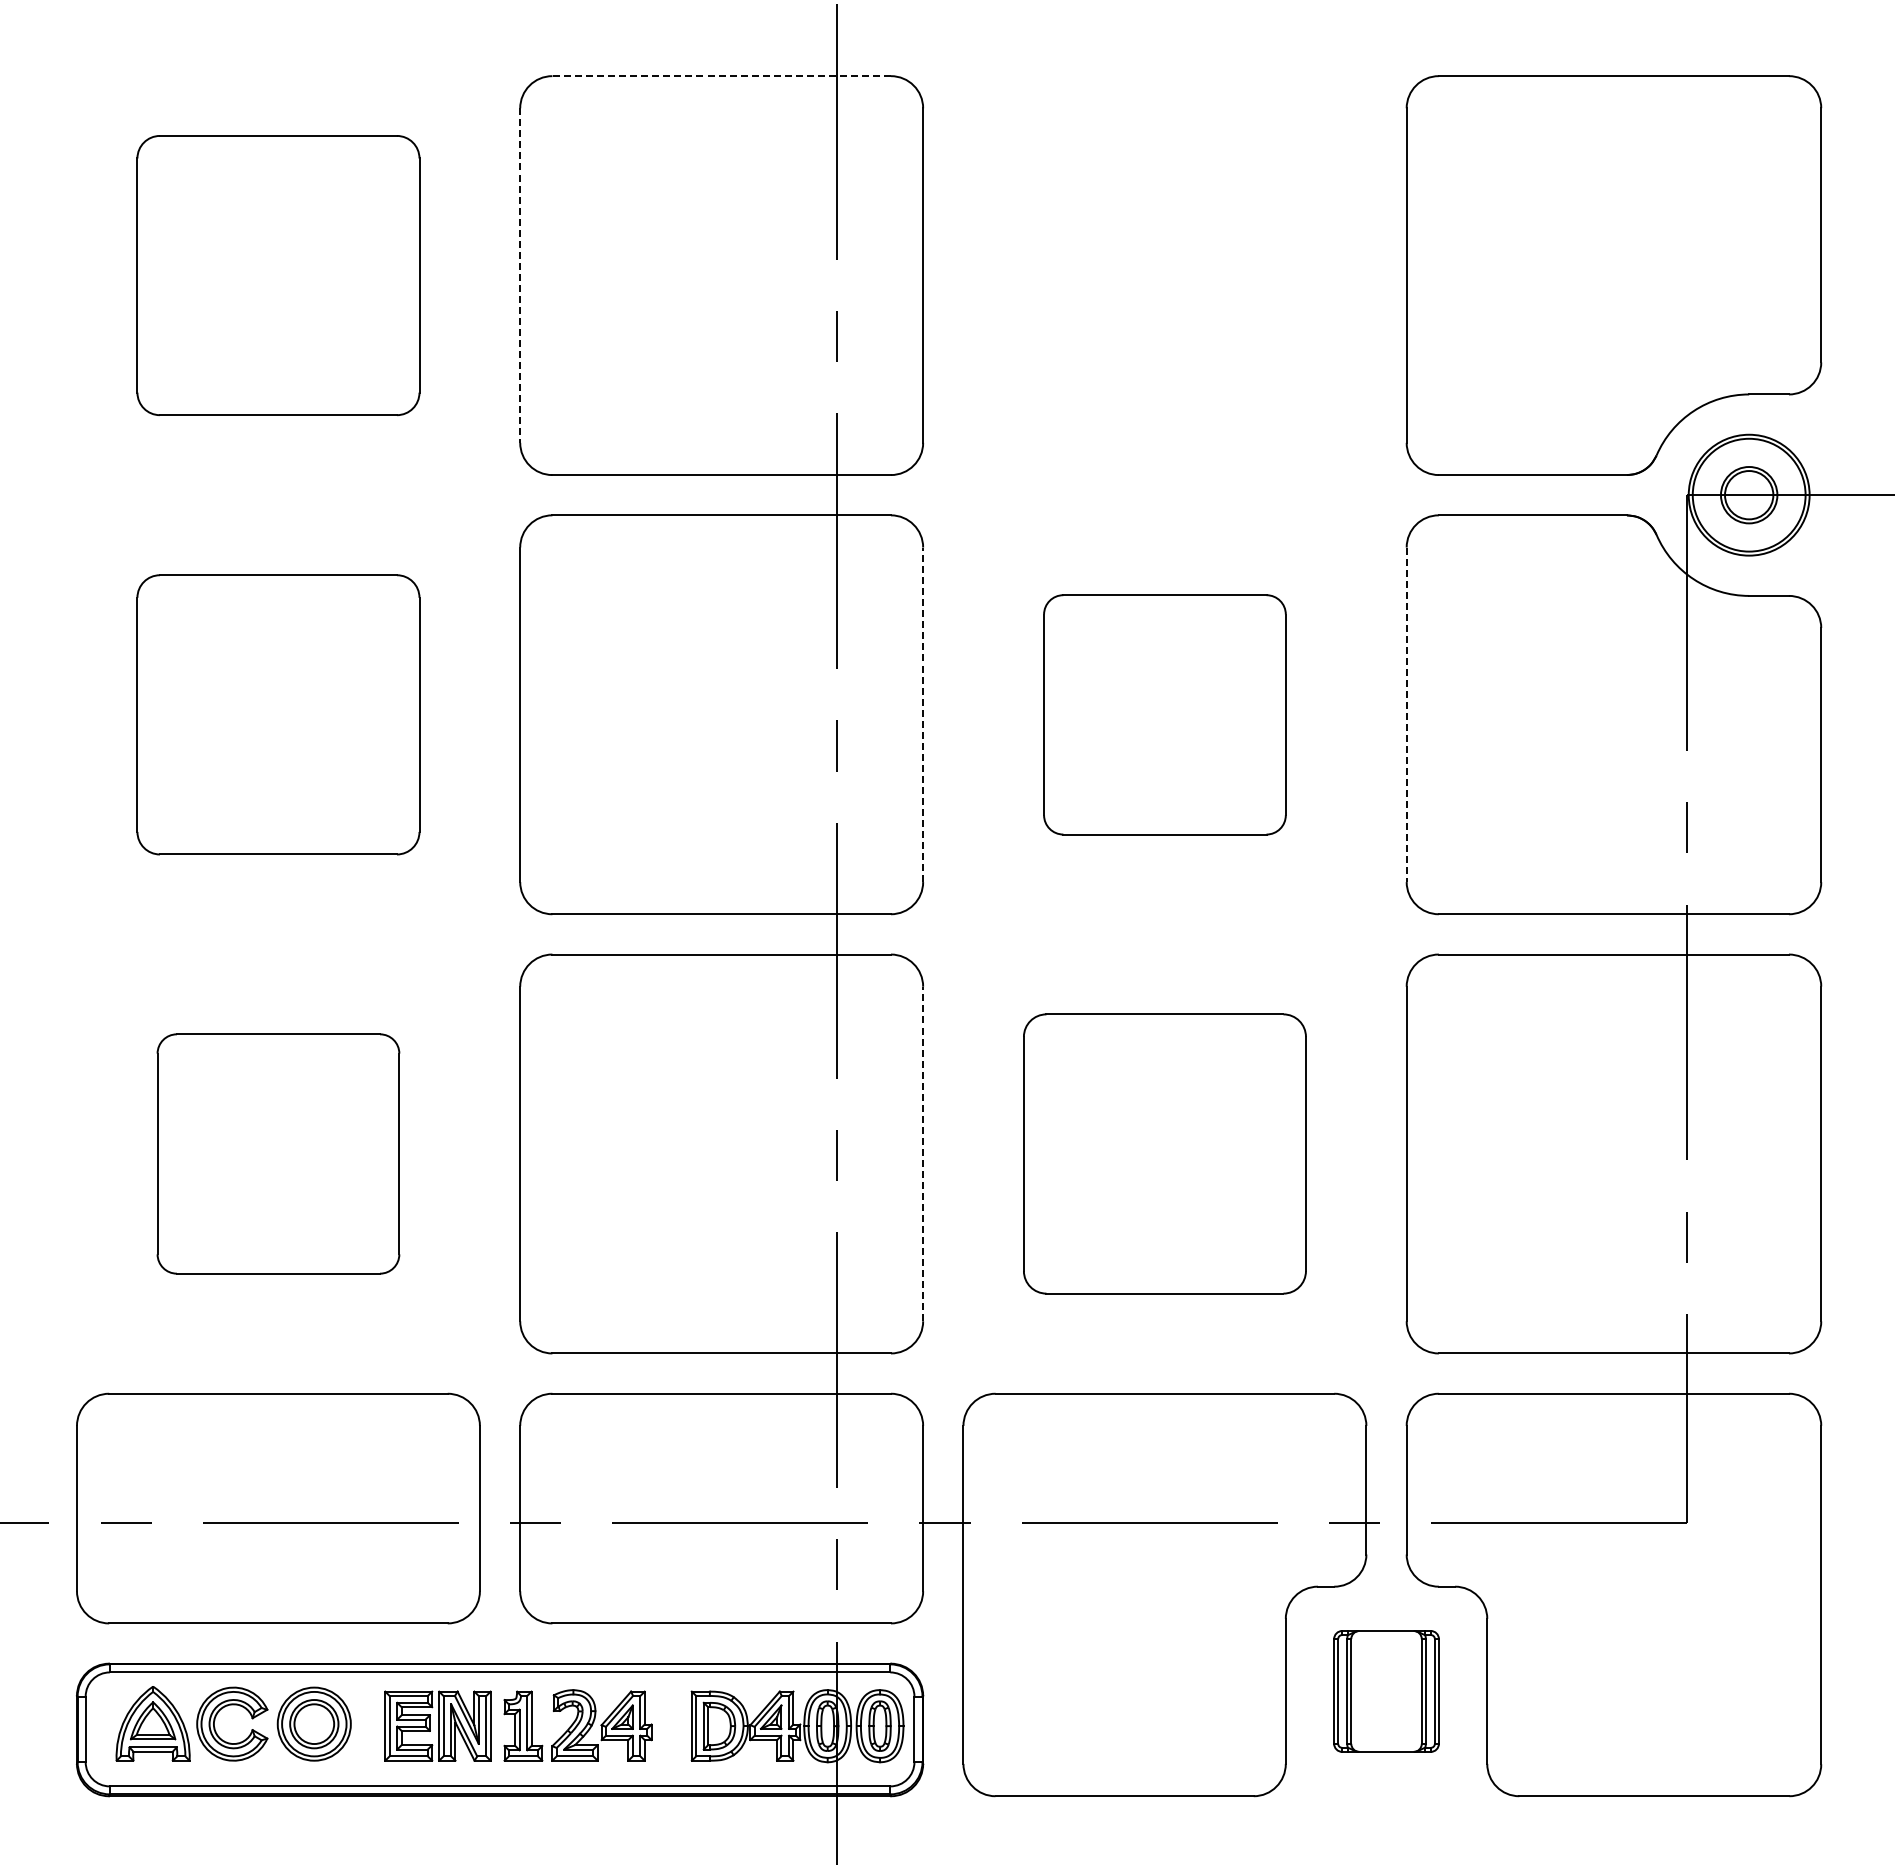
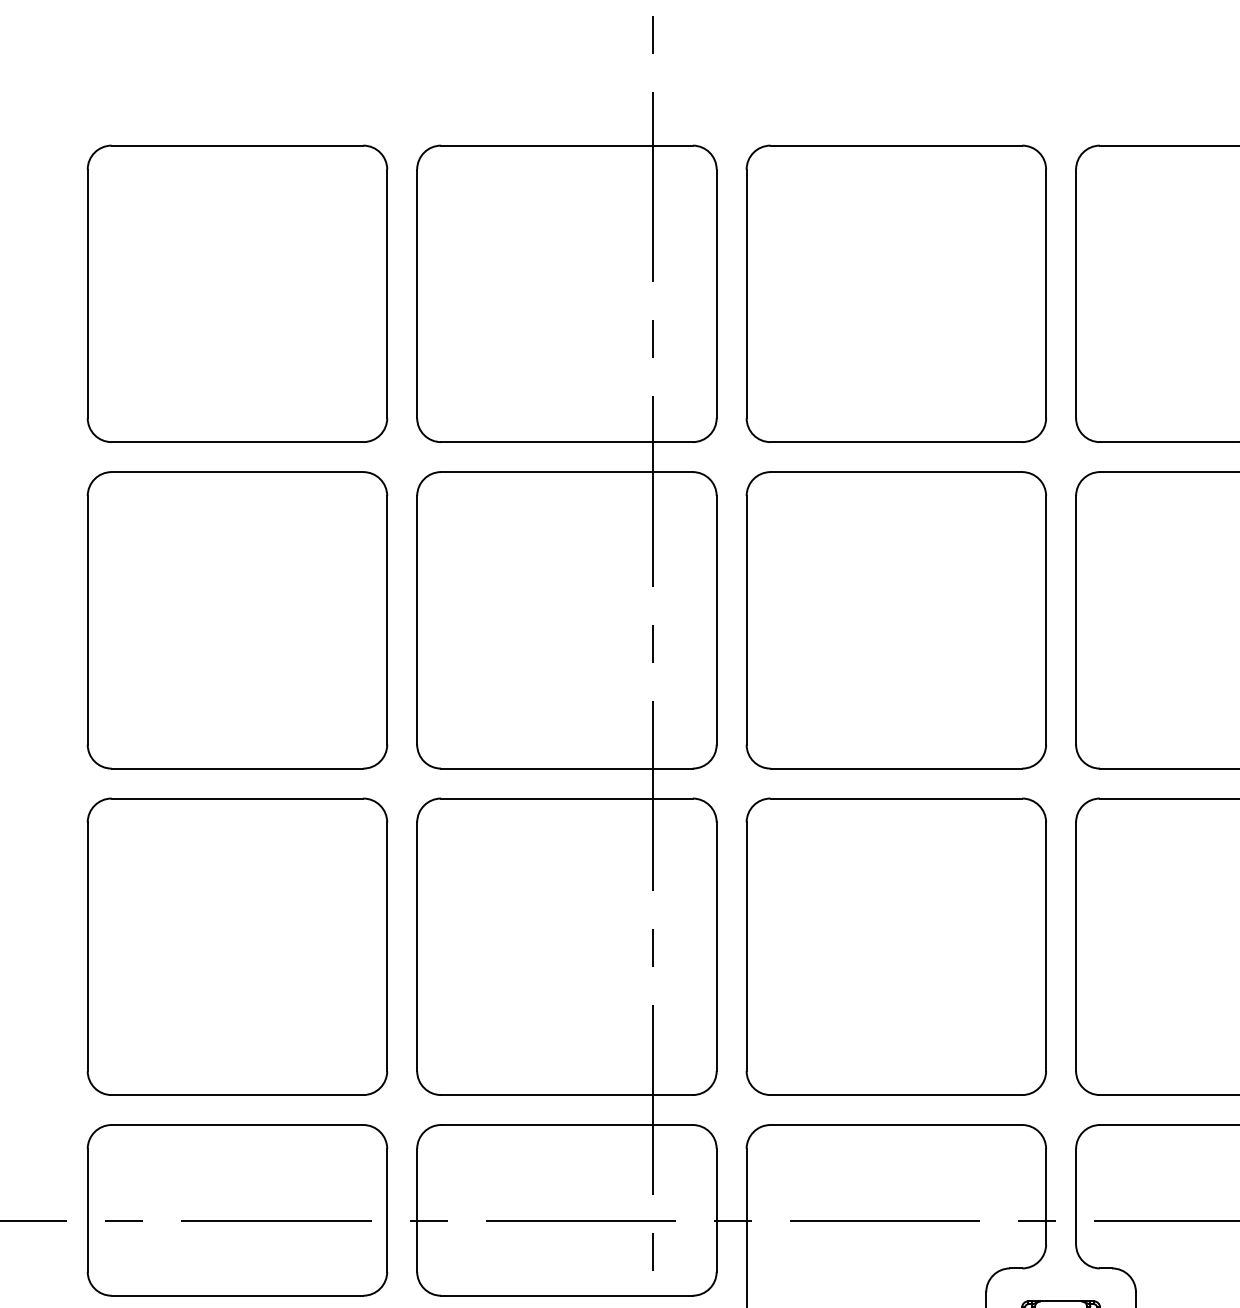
line: (721, 76) -> (566, 145), dashed -> solid
part: (278, 275) -> (237, 293), size x1.43
part: (1164, 275) -> (896, 293), added
line: (520, 276) -> (417, 294), dashed -> solid
part: (278, 714) -> (237, 620), size x1.43
line: (923, 714) -> (716, 620), dashed -> solid
part: (1164, 714) -> (896, 620), size x1.67
line: (1406, 715) -> (1075, 620), dashed -> solid
part: (278, 1153) -> (237, 946), size x1.67
line: (923, 1153) -> (716, 946), dashed -> solid
part: (1164, 1153) -> (896, 946), size x1.43

